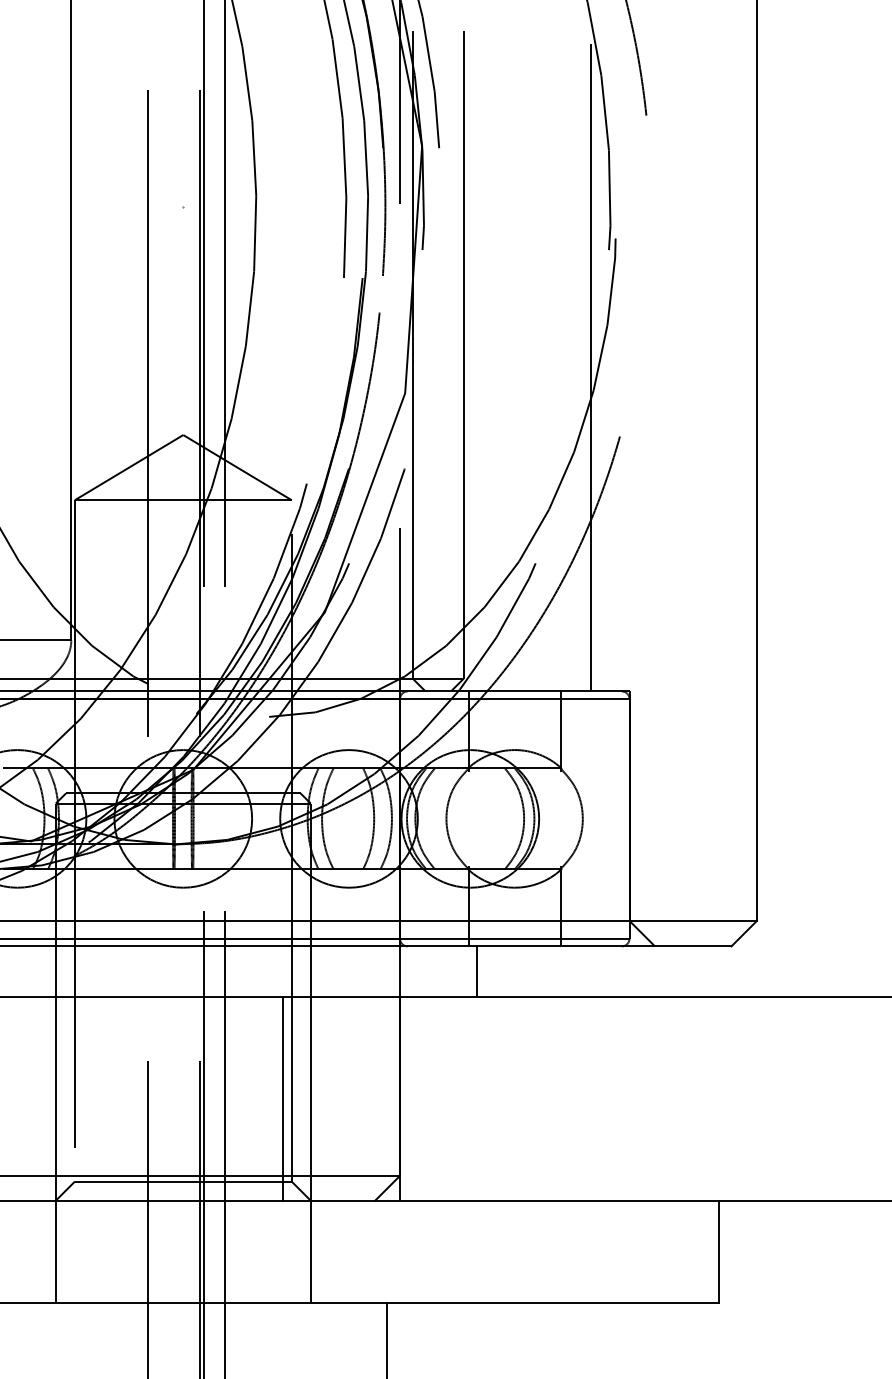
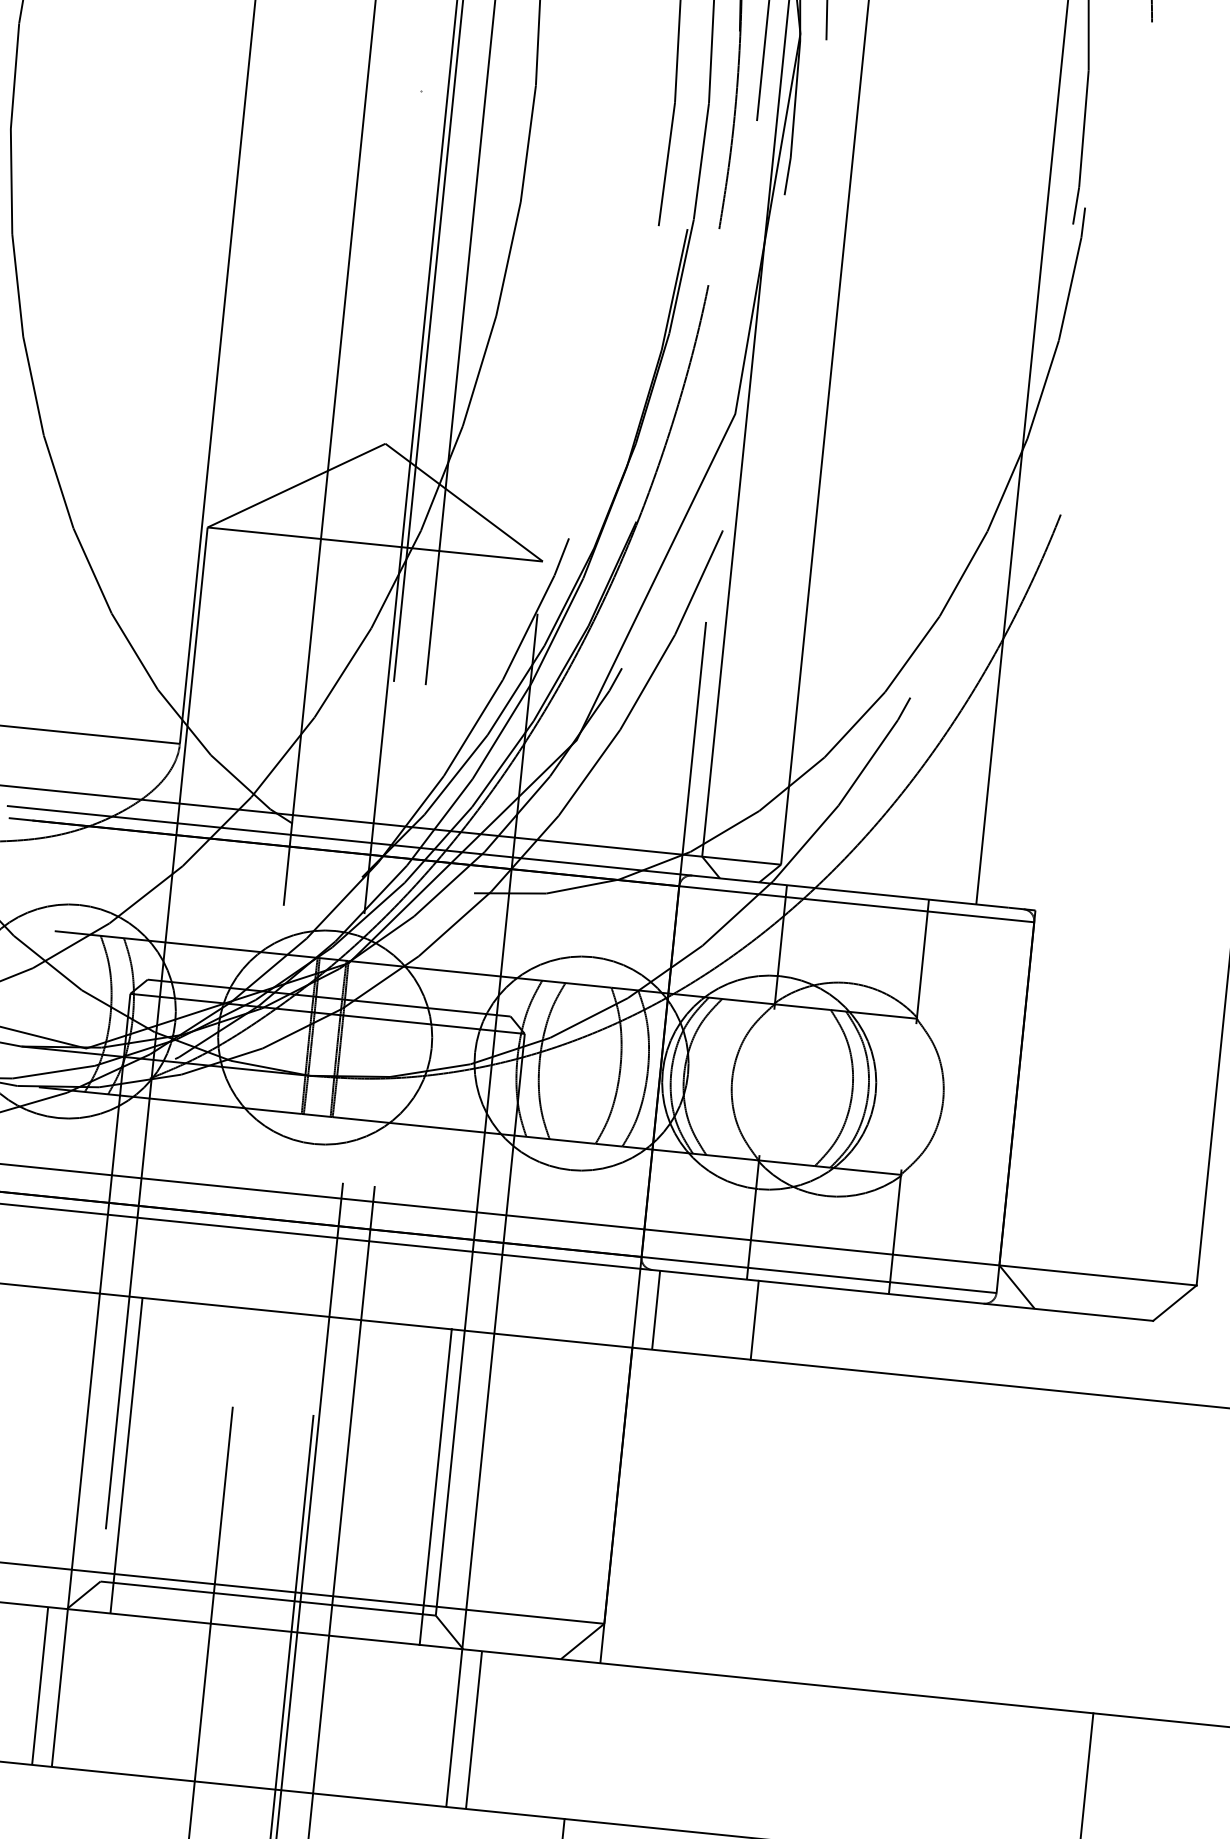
line: (412, 971) -> (655, 1309), added
line: (83, 1099) -> (126, 1455), added
line: (43, 1252) -> (40, 1686), added
line: (323, 1252) -> (473, 1730), added

